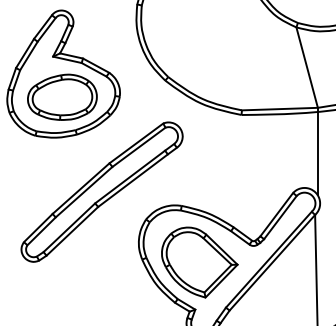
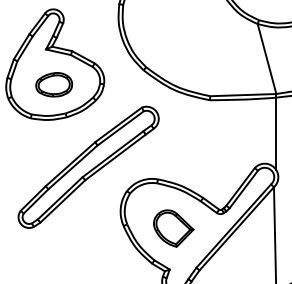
part: (62, 96) -> (54, 84), size x0.6
part: (199, 262) -> (173, 228), size x0.6

